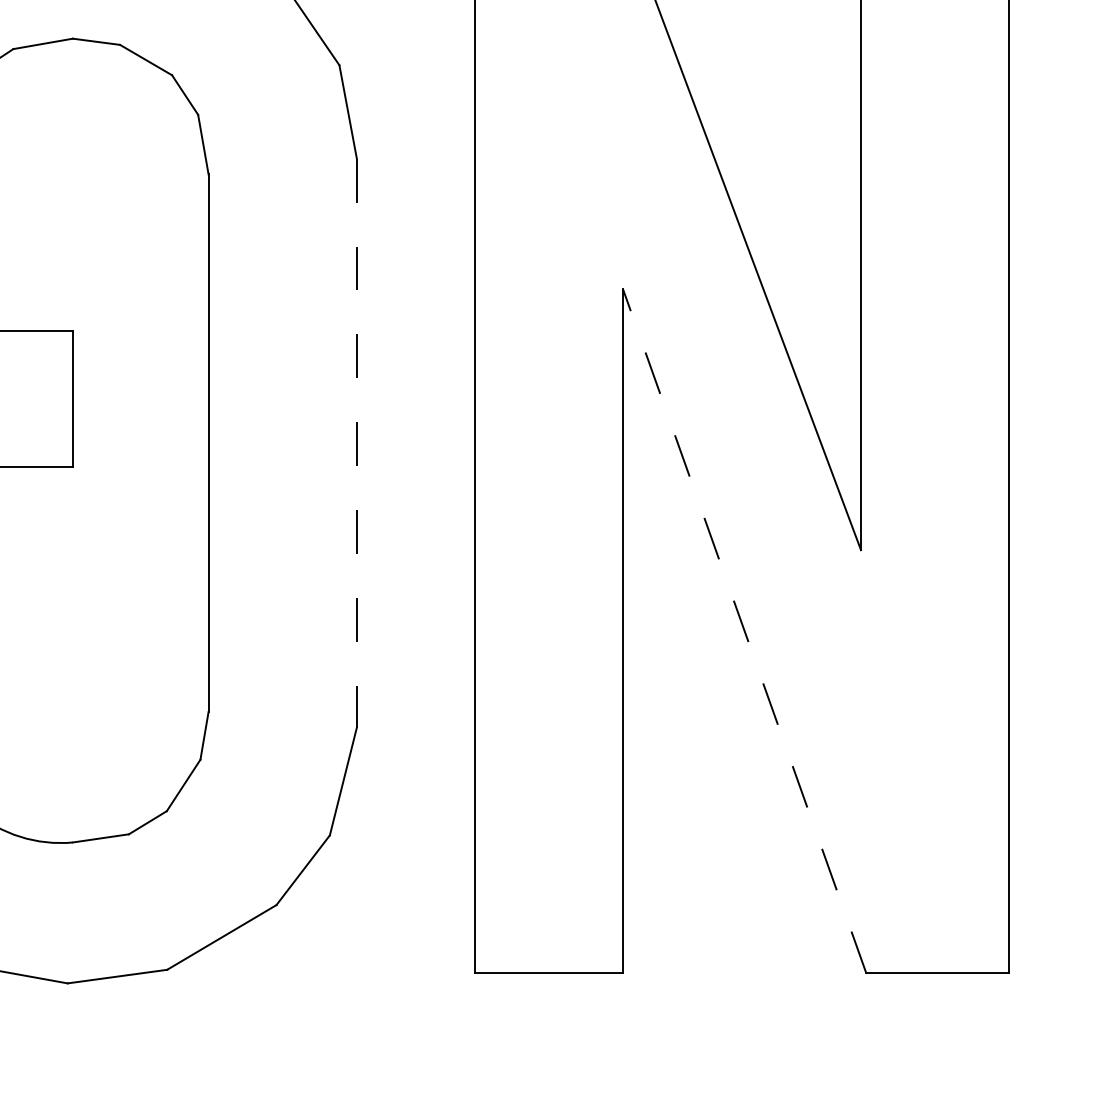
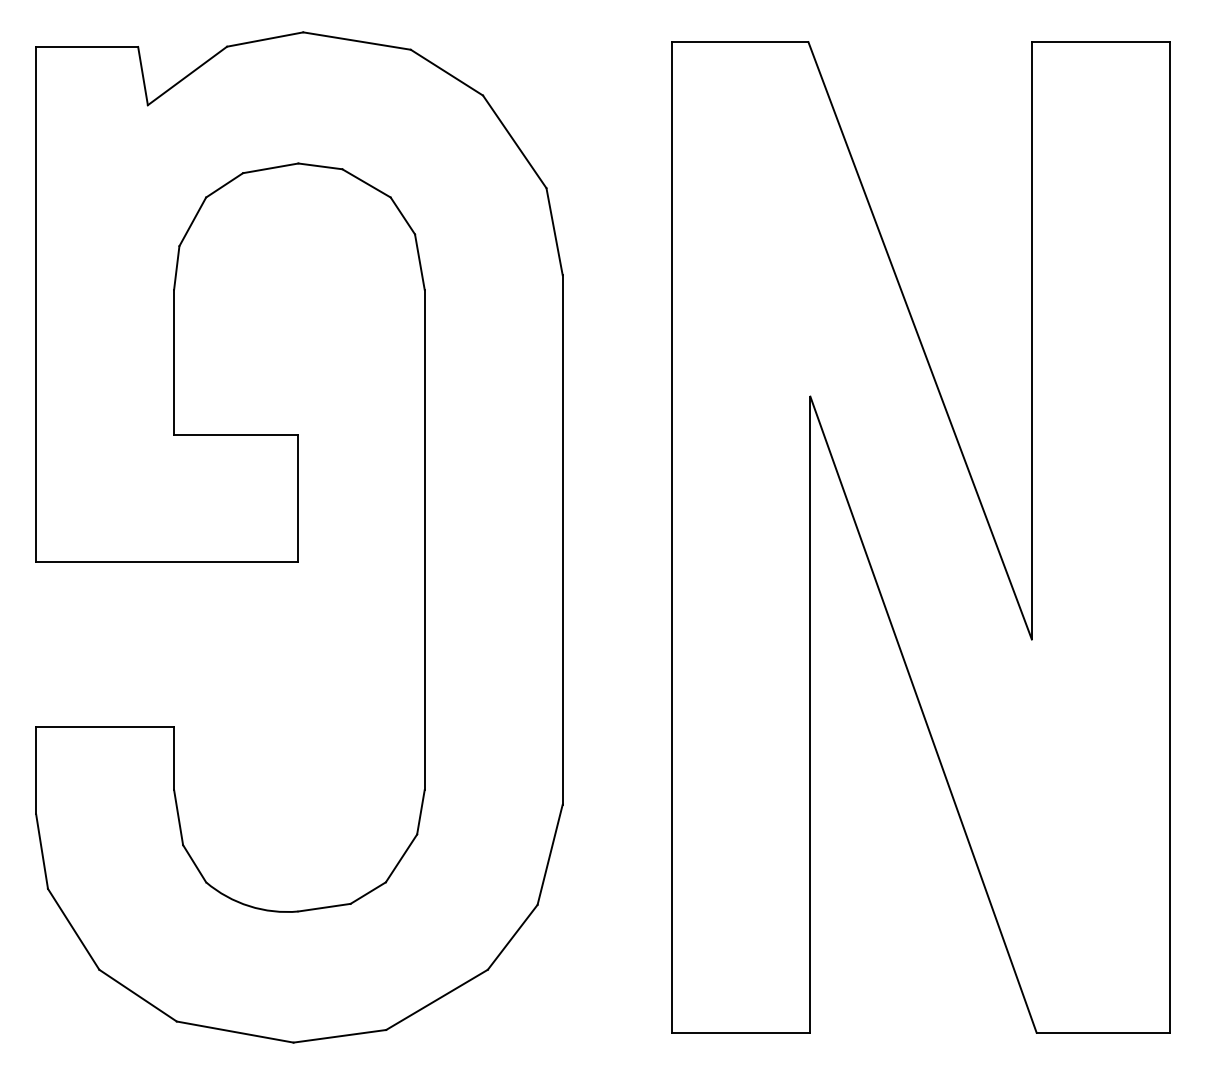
line: (356, 442) -> (562, 539), dashed -> solid
line: (744, 630) -> (923, 714), dashed -> solid

